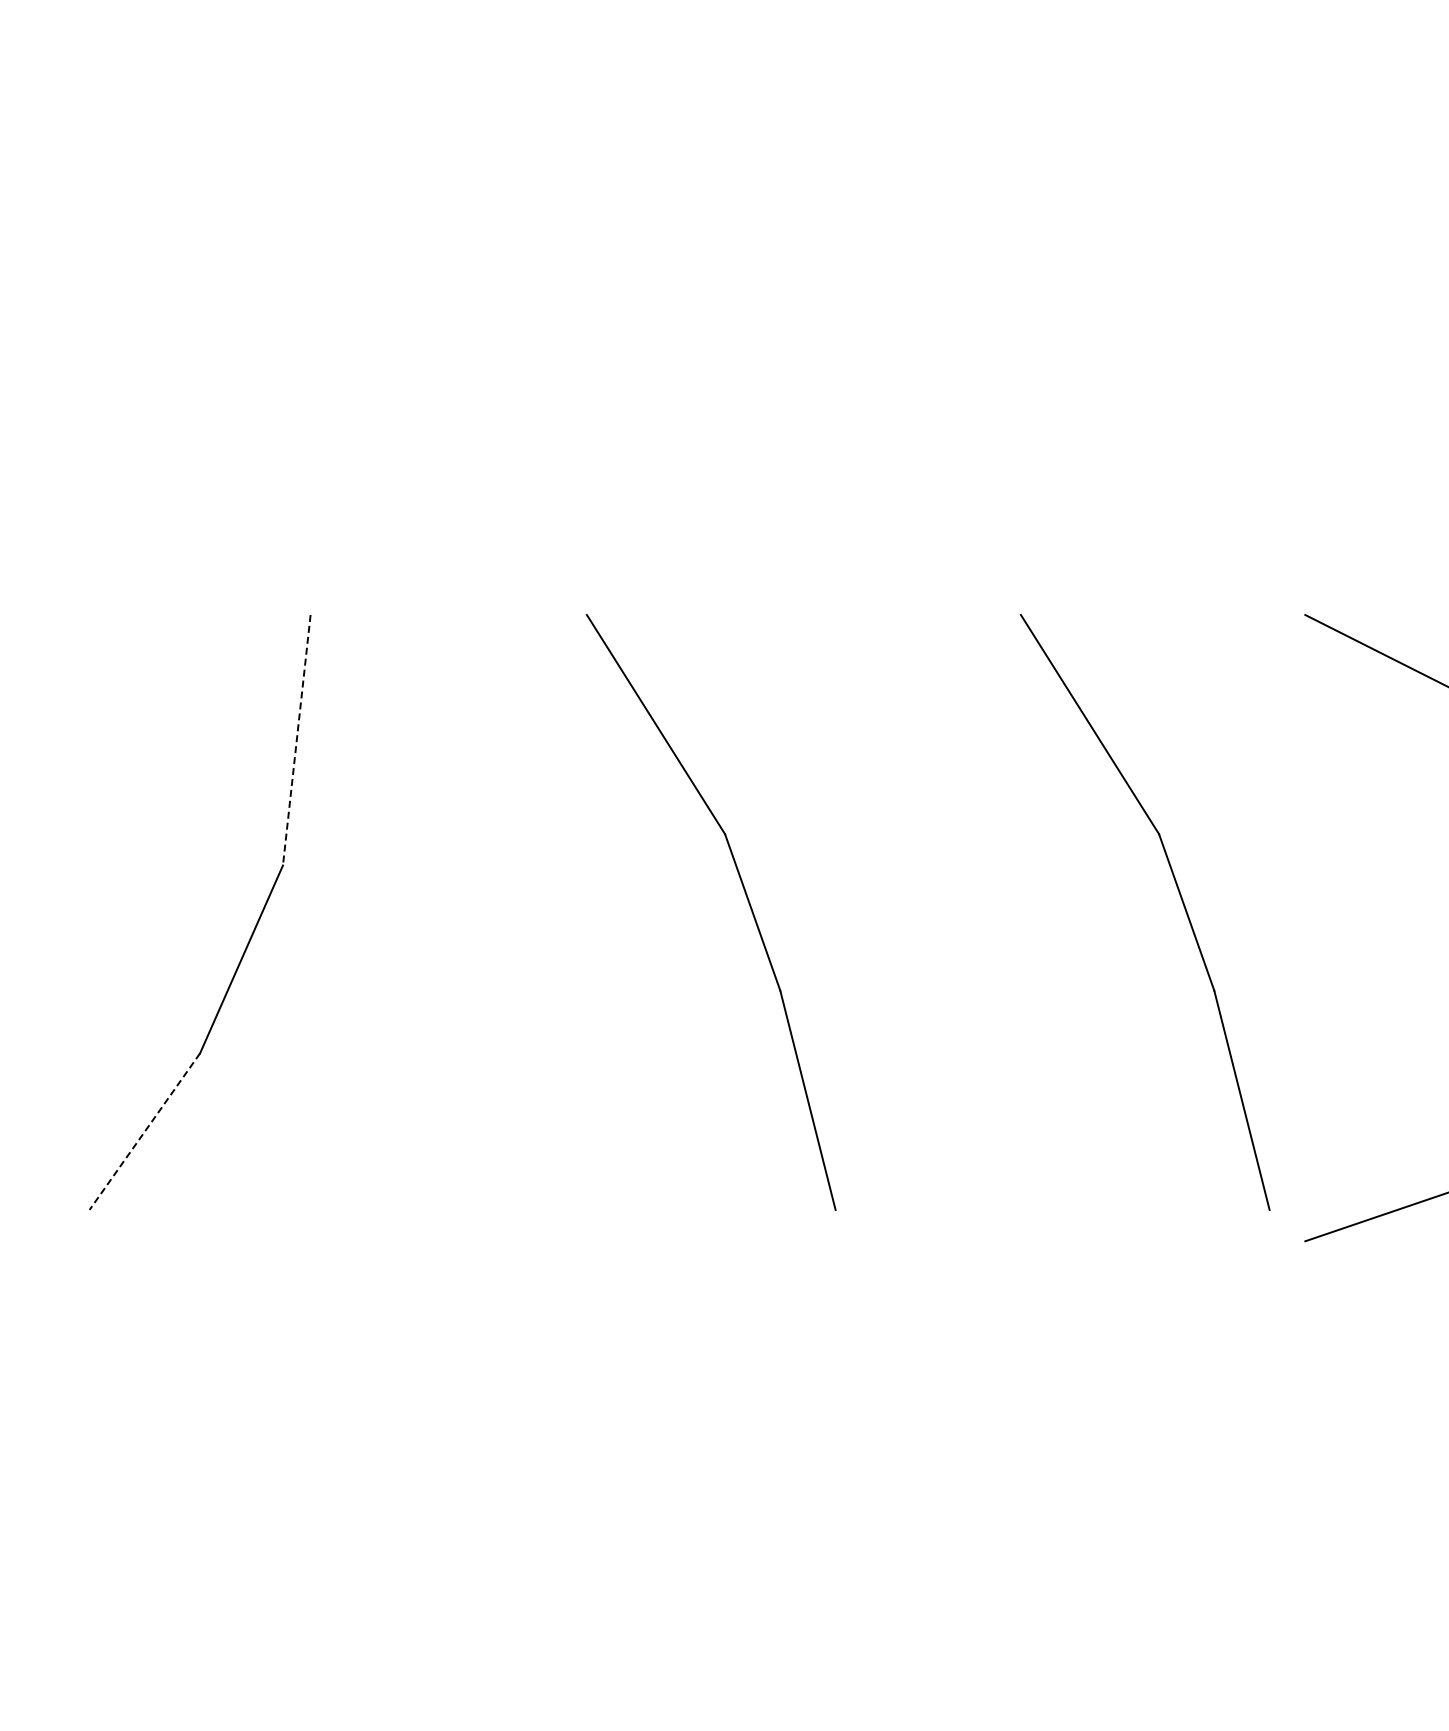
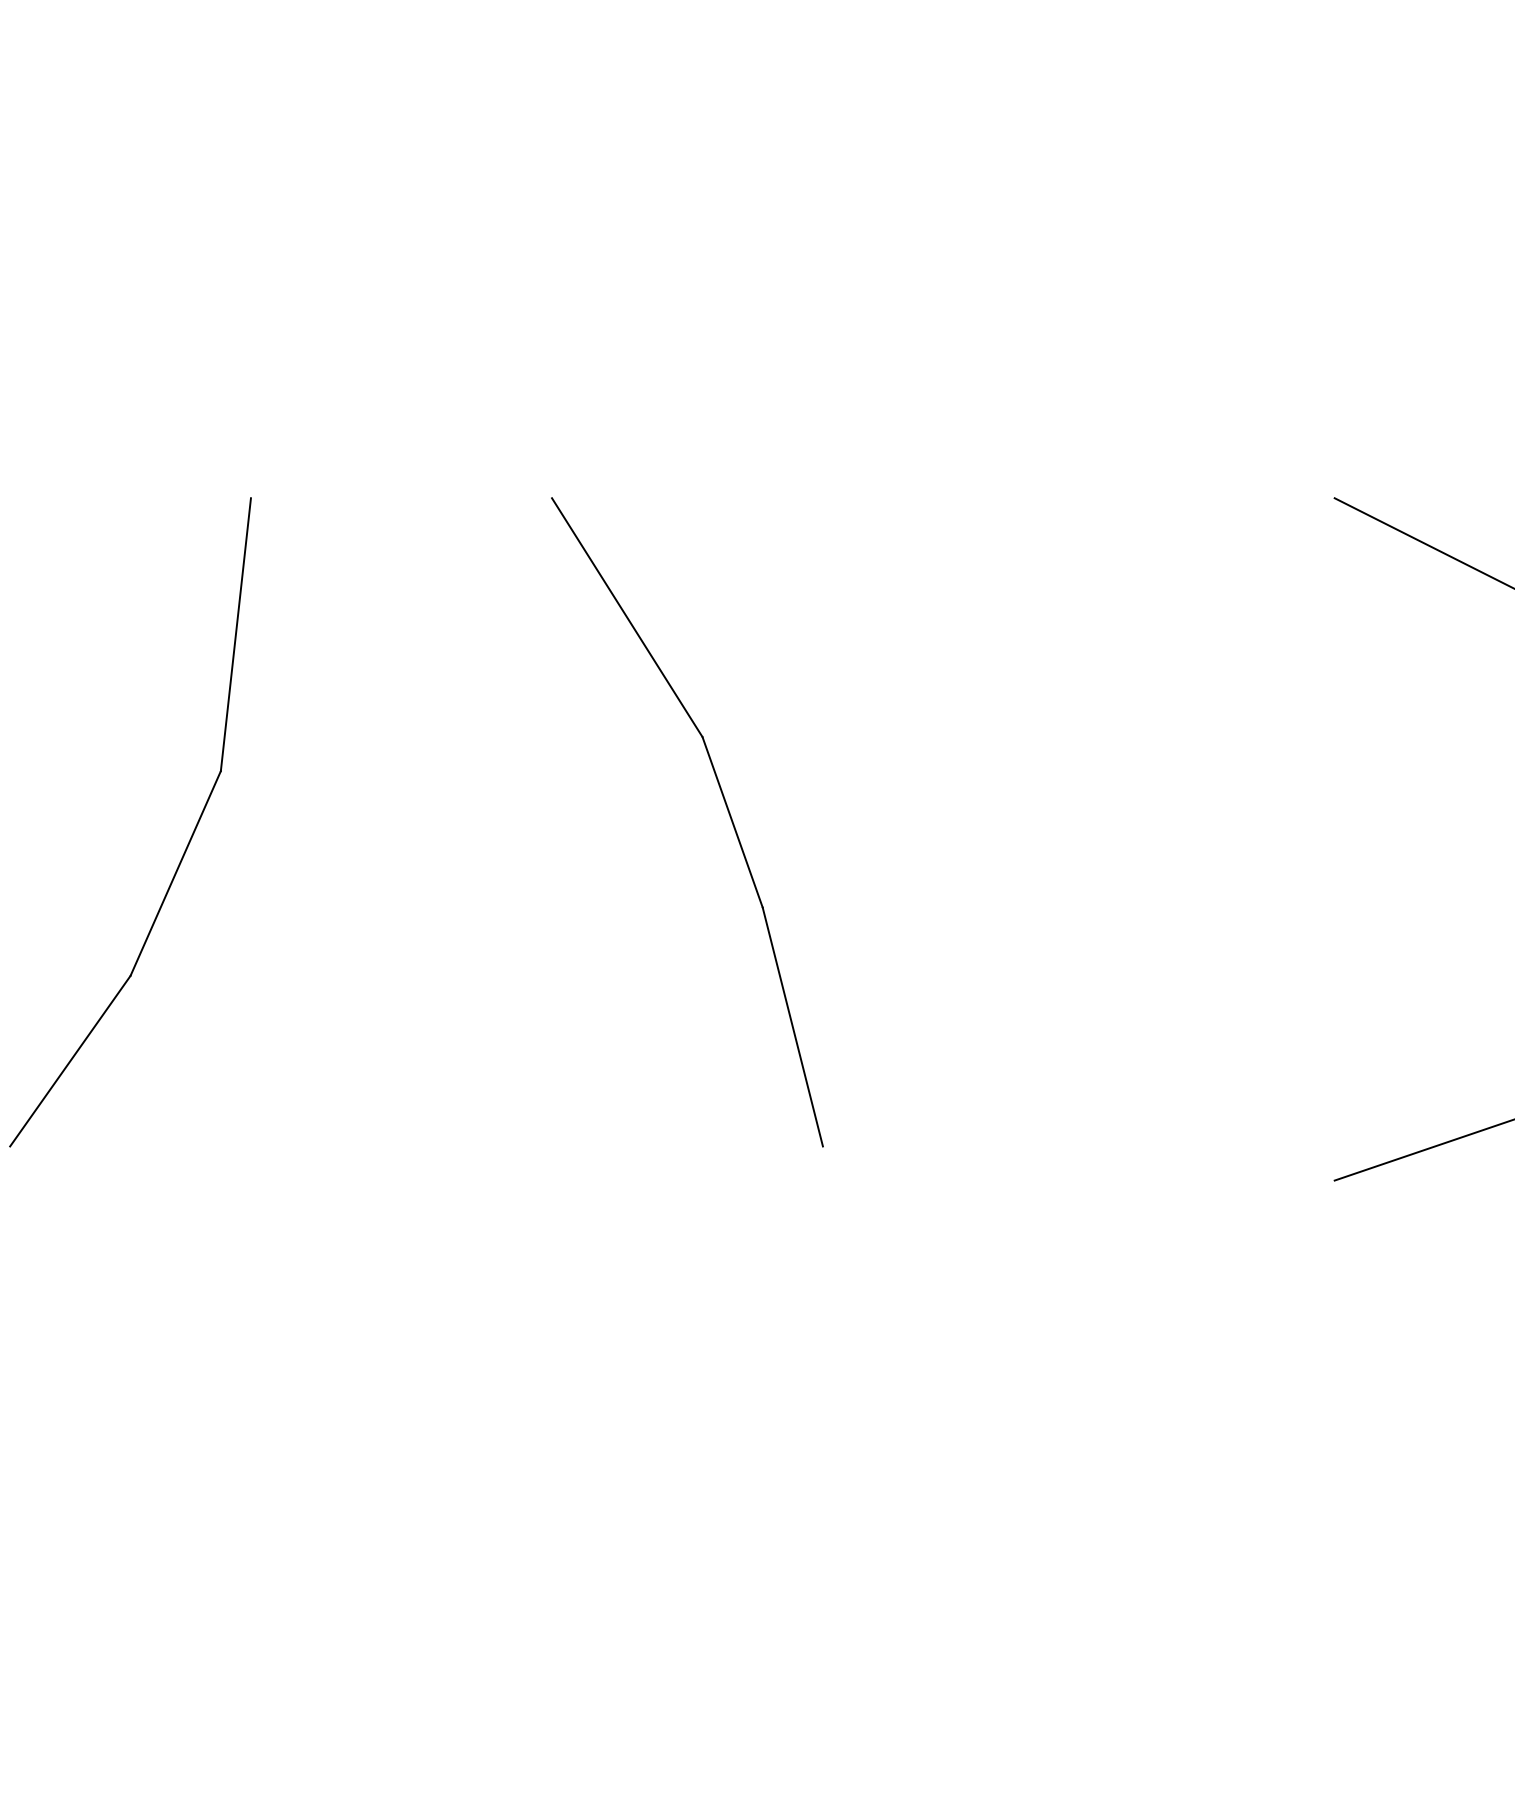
line: (296, 740) -> (235, 634), dashed -> solid
part: (1181, 901) -> (1199, 810), removed
line: (144, 1131) -> (69, 1060), dashed -> solid

